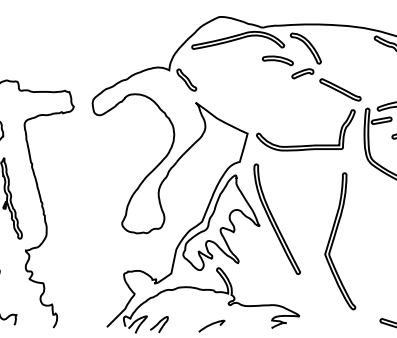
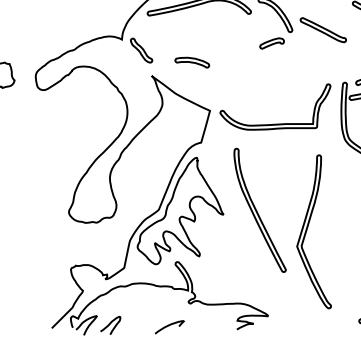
part: (277, 60) -> (191, 62), moved
part: (340, 89) -> (323, 29), moved
part: (276, 218) -> (259, 209), moved

